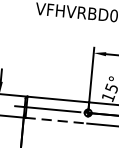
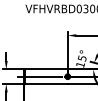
line: (57, 120) -> (47, 83), dashed -> solid

